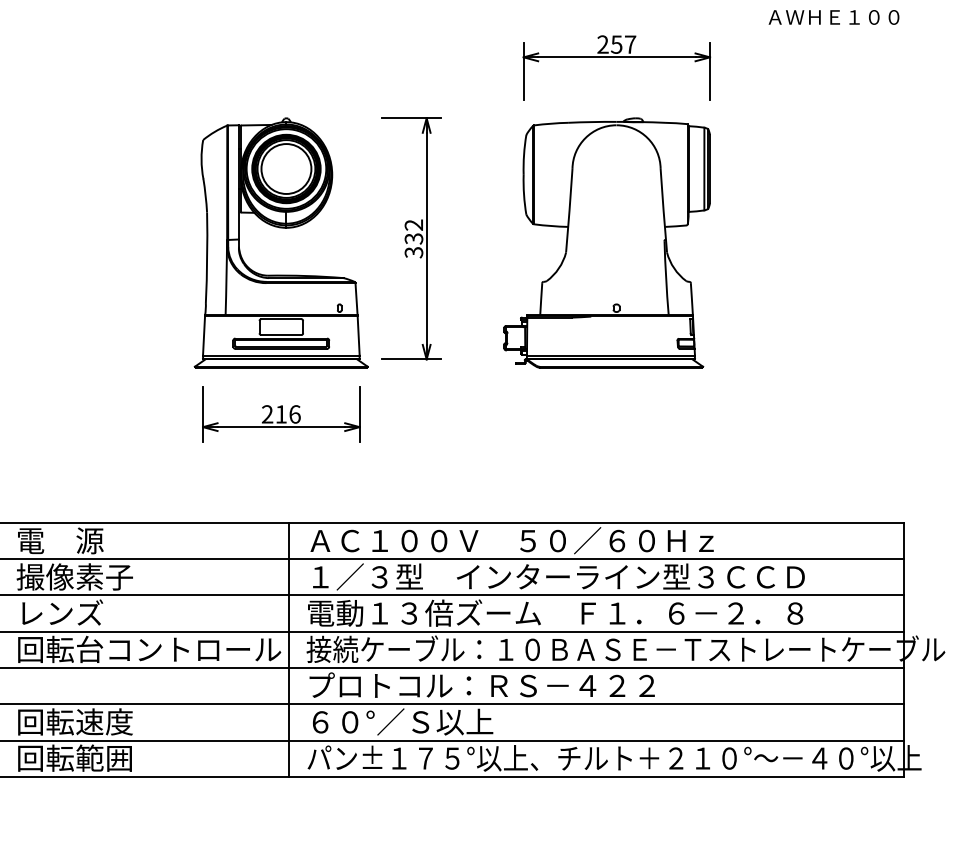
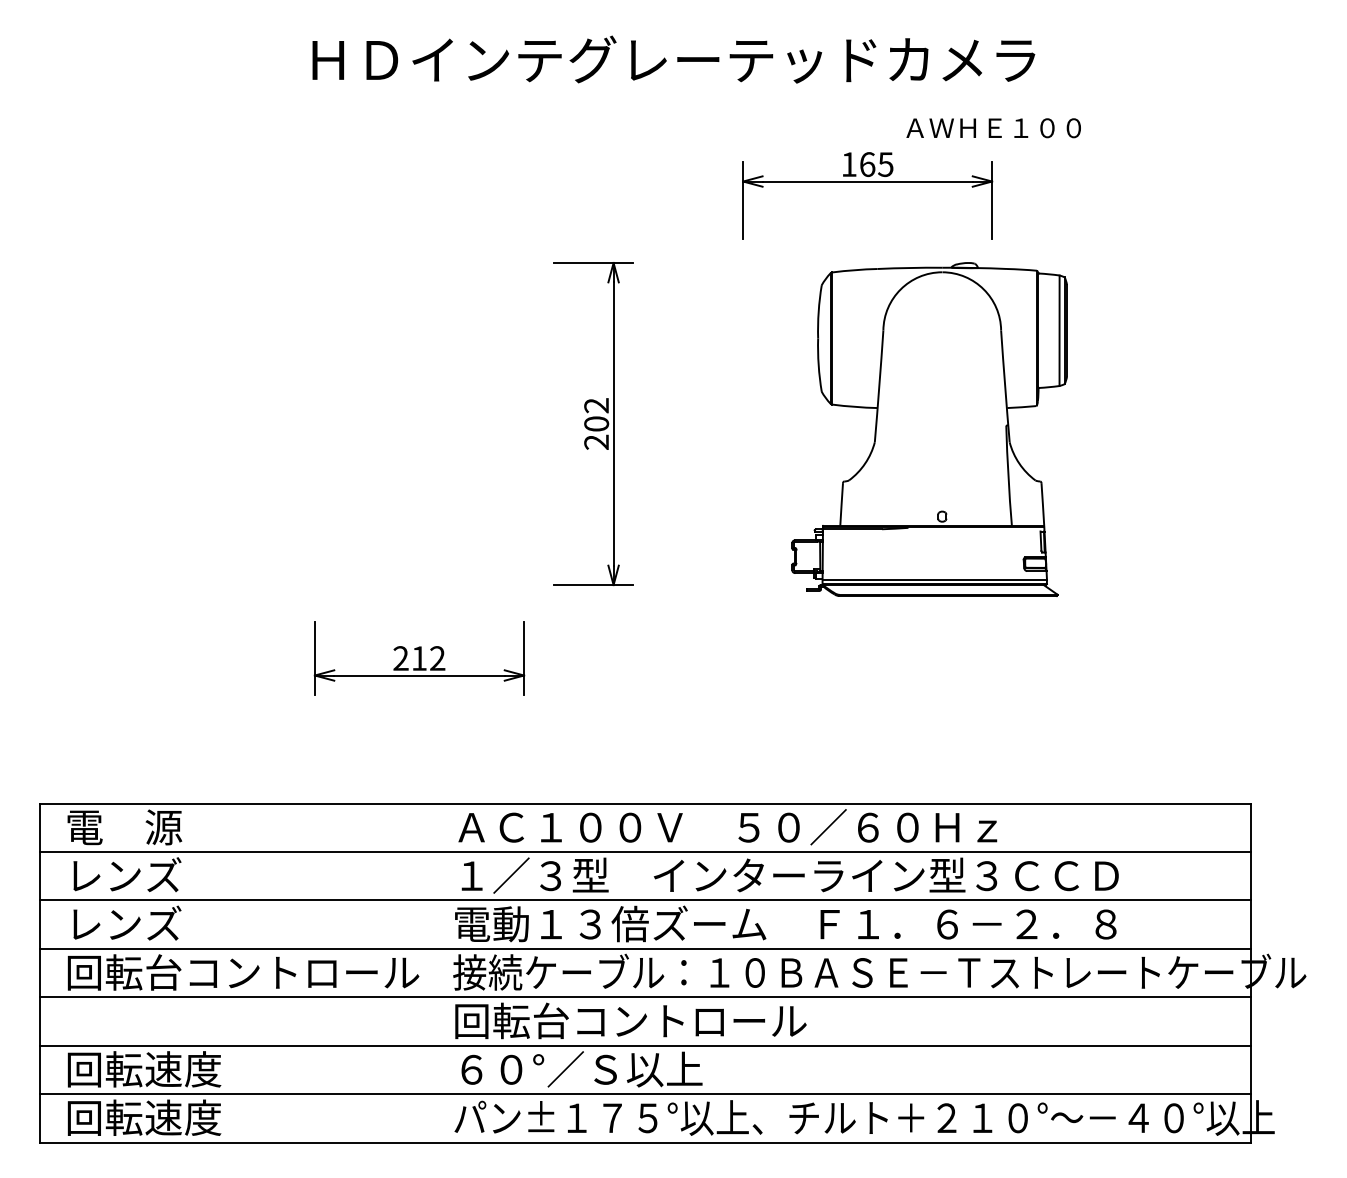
text: (833, 17) -> (993, 128), moved
text: (616, 44) -> (867, 164), 257 -> 165
part: (284, 228) -> (423, 410), removed
part: (607, 242) -> (929, 429), moved
text: (413, 245) -> (596, 433), 332 -> 202
text: (294, 414) -> (437, 658), 216 -> 212
text: (74, 576) -> (143, 875), 撮像素子 -> レンズ
line: (288, 649) -> (429, 972), removed
text: (481, 685) -> (686, 1020), プロトコル：ＲＳ－４２２ -> 回転台コントロール
text: (104, 758) -> (183, 1117), 回転範囲 -> 回転速度

